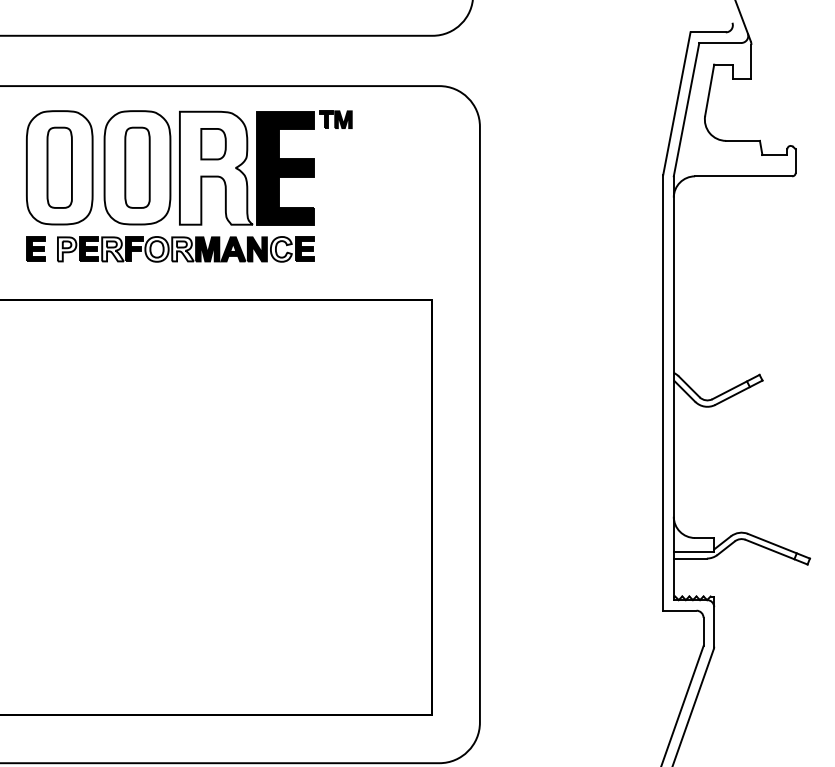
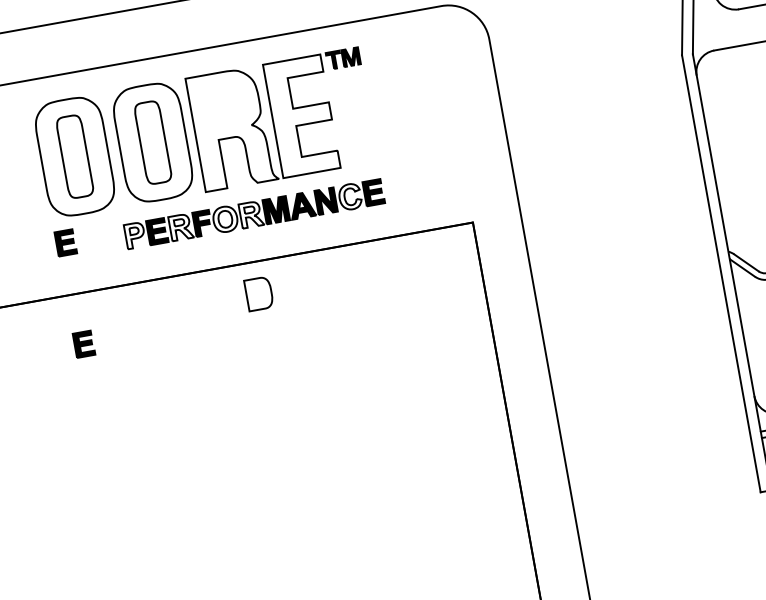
part: (213, 144) -> (259, 294), moved
fill: (285, 167) -> (301, 115), removed
part: (185, 249) -> (254, 214), moved
part: (35, 349) -> (83, 343), added

